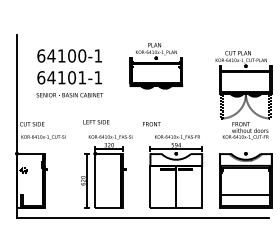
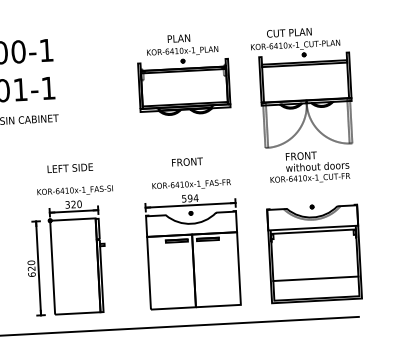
part: (156, 66) -> (184, 75), moved
text: (96, 122) -> (70, 168), moved
text: (151, 124) -> (186, 162), moved

